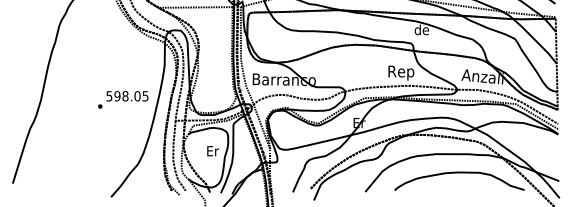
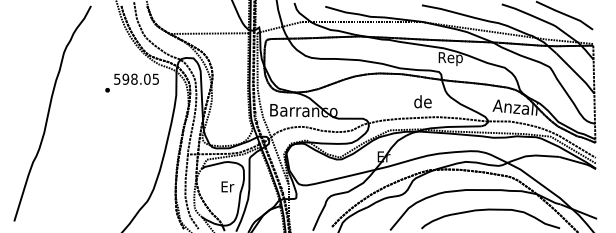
text: (421, 30) -> (450, 58), de -> Rep
text: (401, 73) -> (428, 103), Rep -> de
text: (122, 99) -> (131, 82), moved

